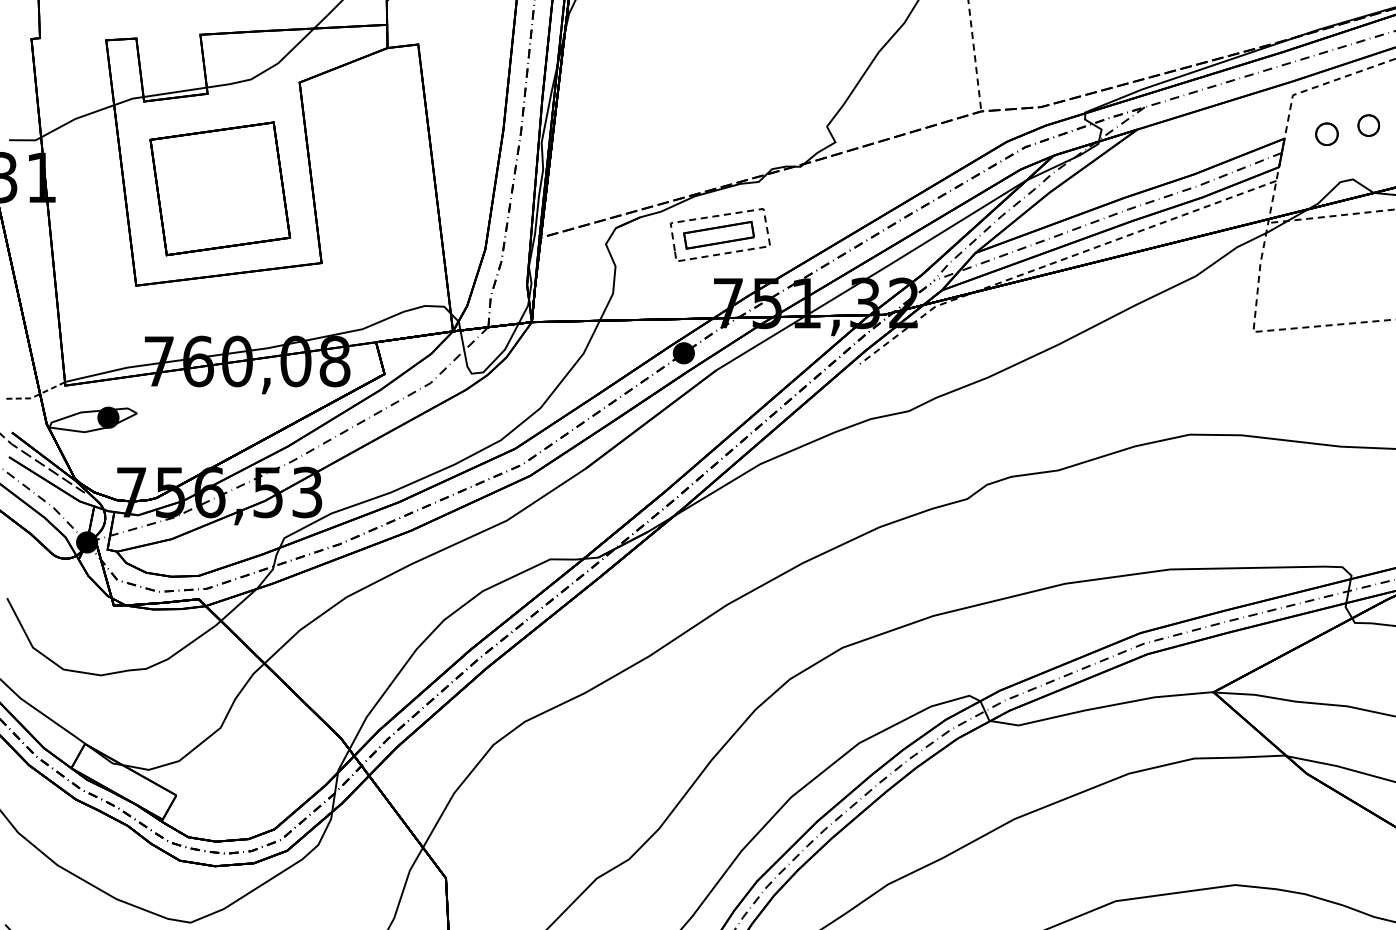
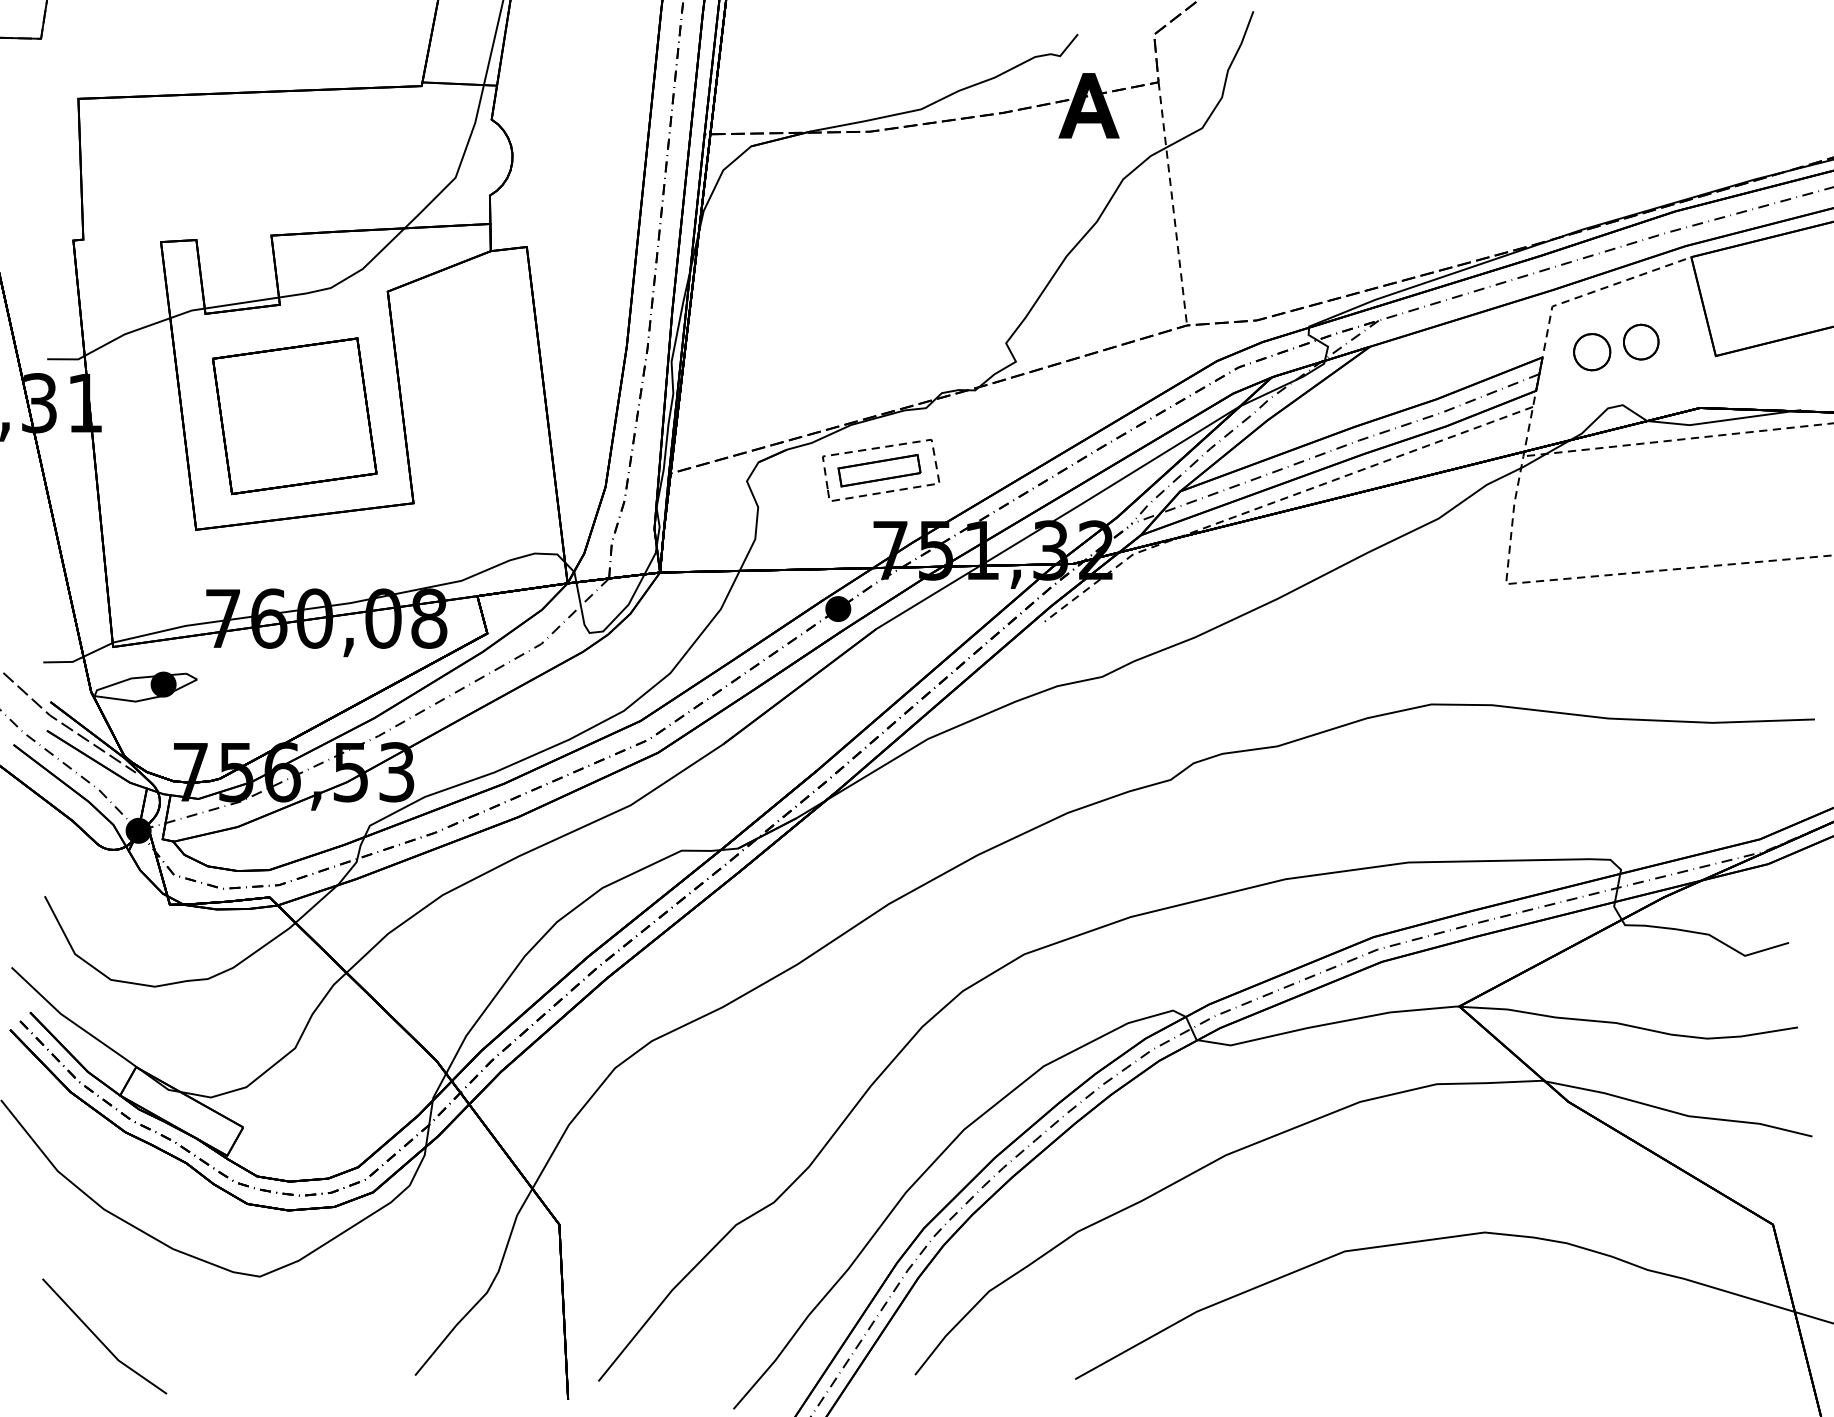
part: (1368, 125) -> (1641, 341), size x1.43
part: (1327, 134) -> (1592, 352), size x1.43
line: (35, 395) -> (78, 658), dashed -> solid

